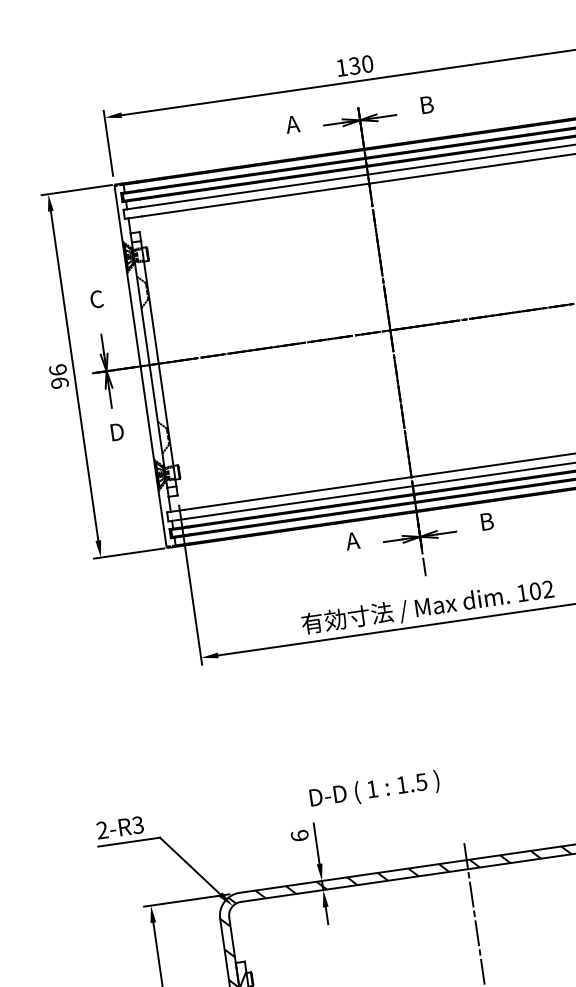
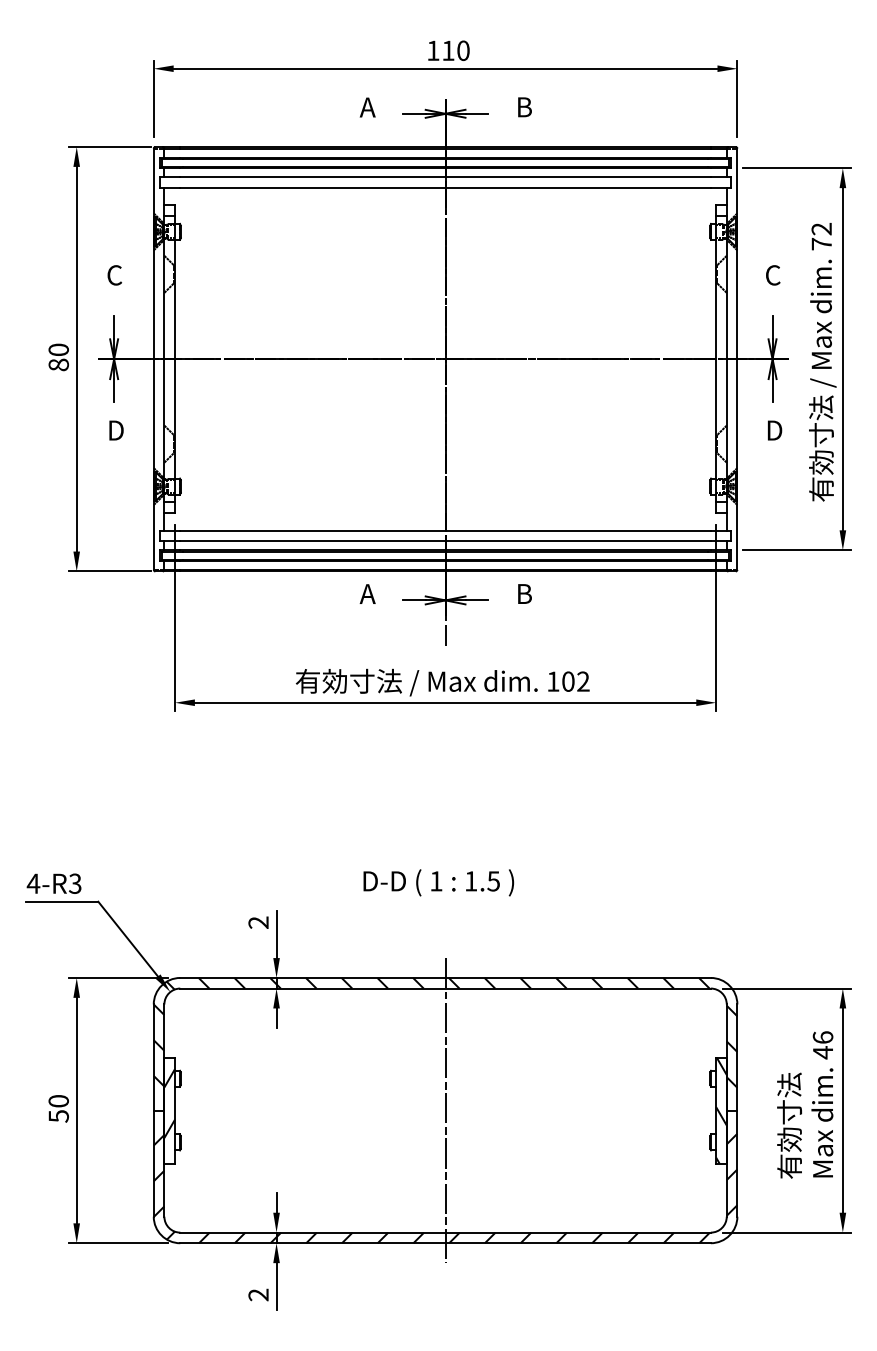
text: (354, 65) -> (448, 50), 130 -> 110
text: (58, 376) -> (58, 357), 96 -> 80
text: (374, 790) -> (438, 882), moved
text: (102, 830) -> (33, 883), 2-R3 -> 4-R3
text: (299, 835) -> (258, 922), 6 -> 2

